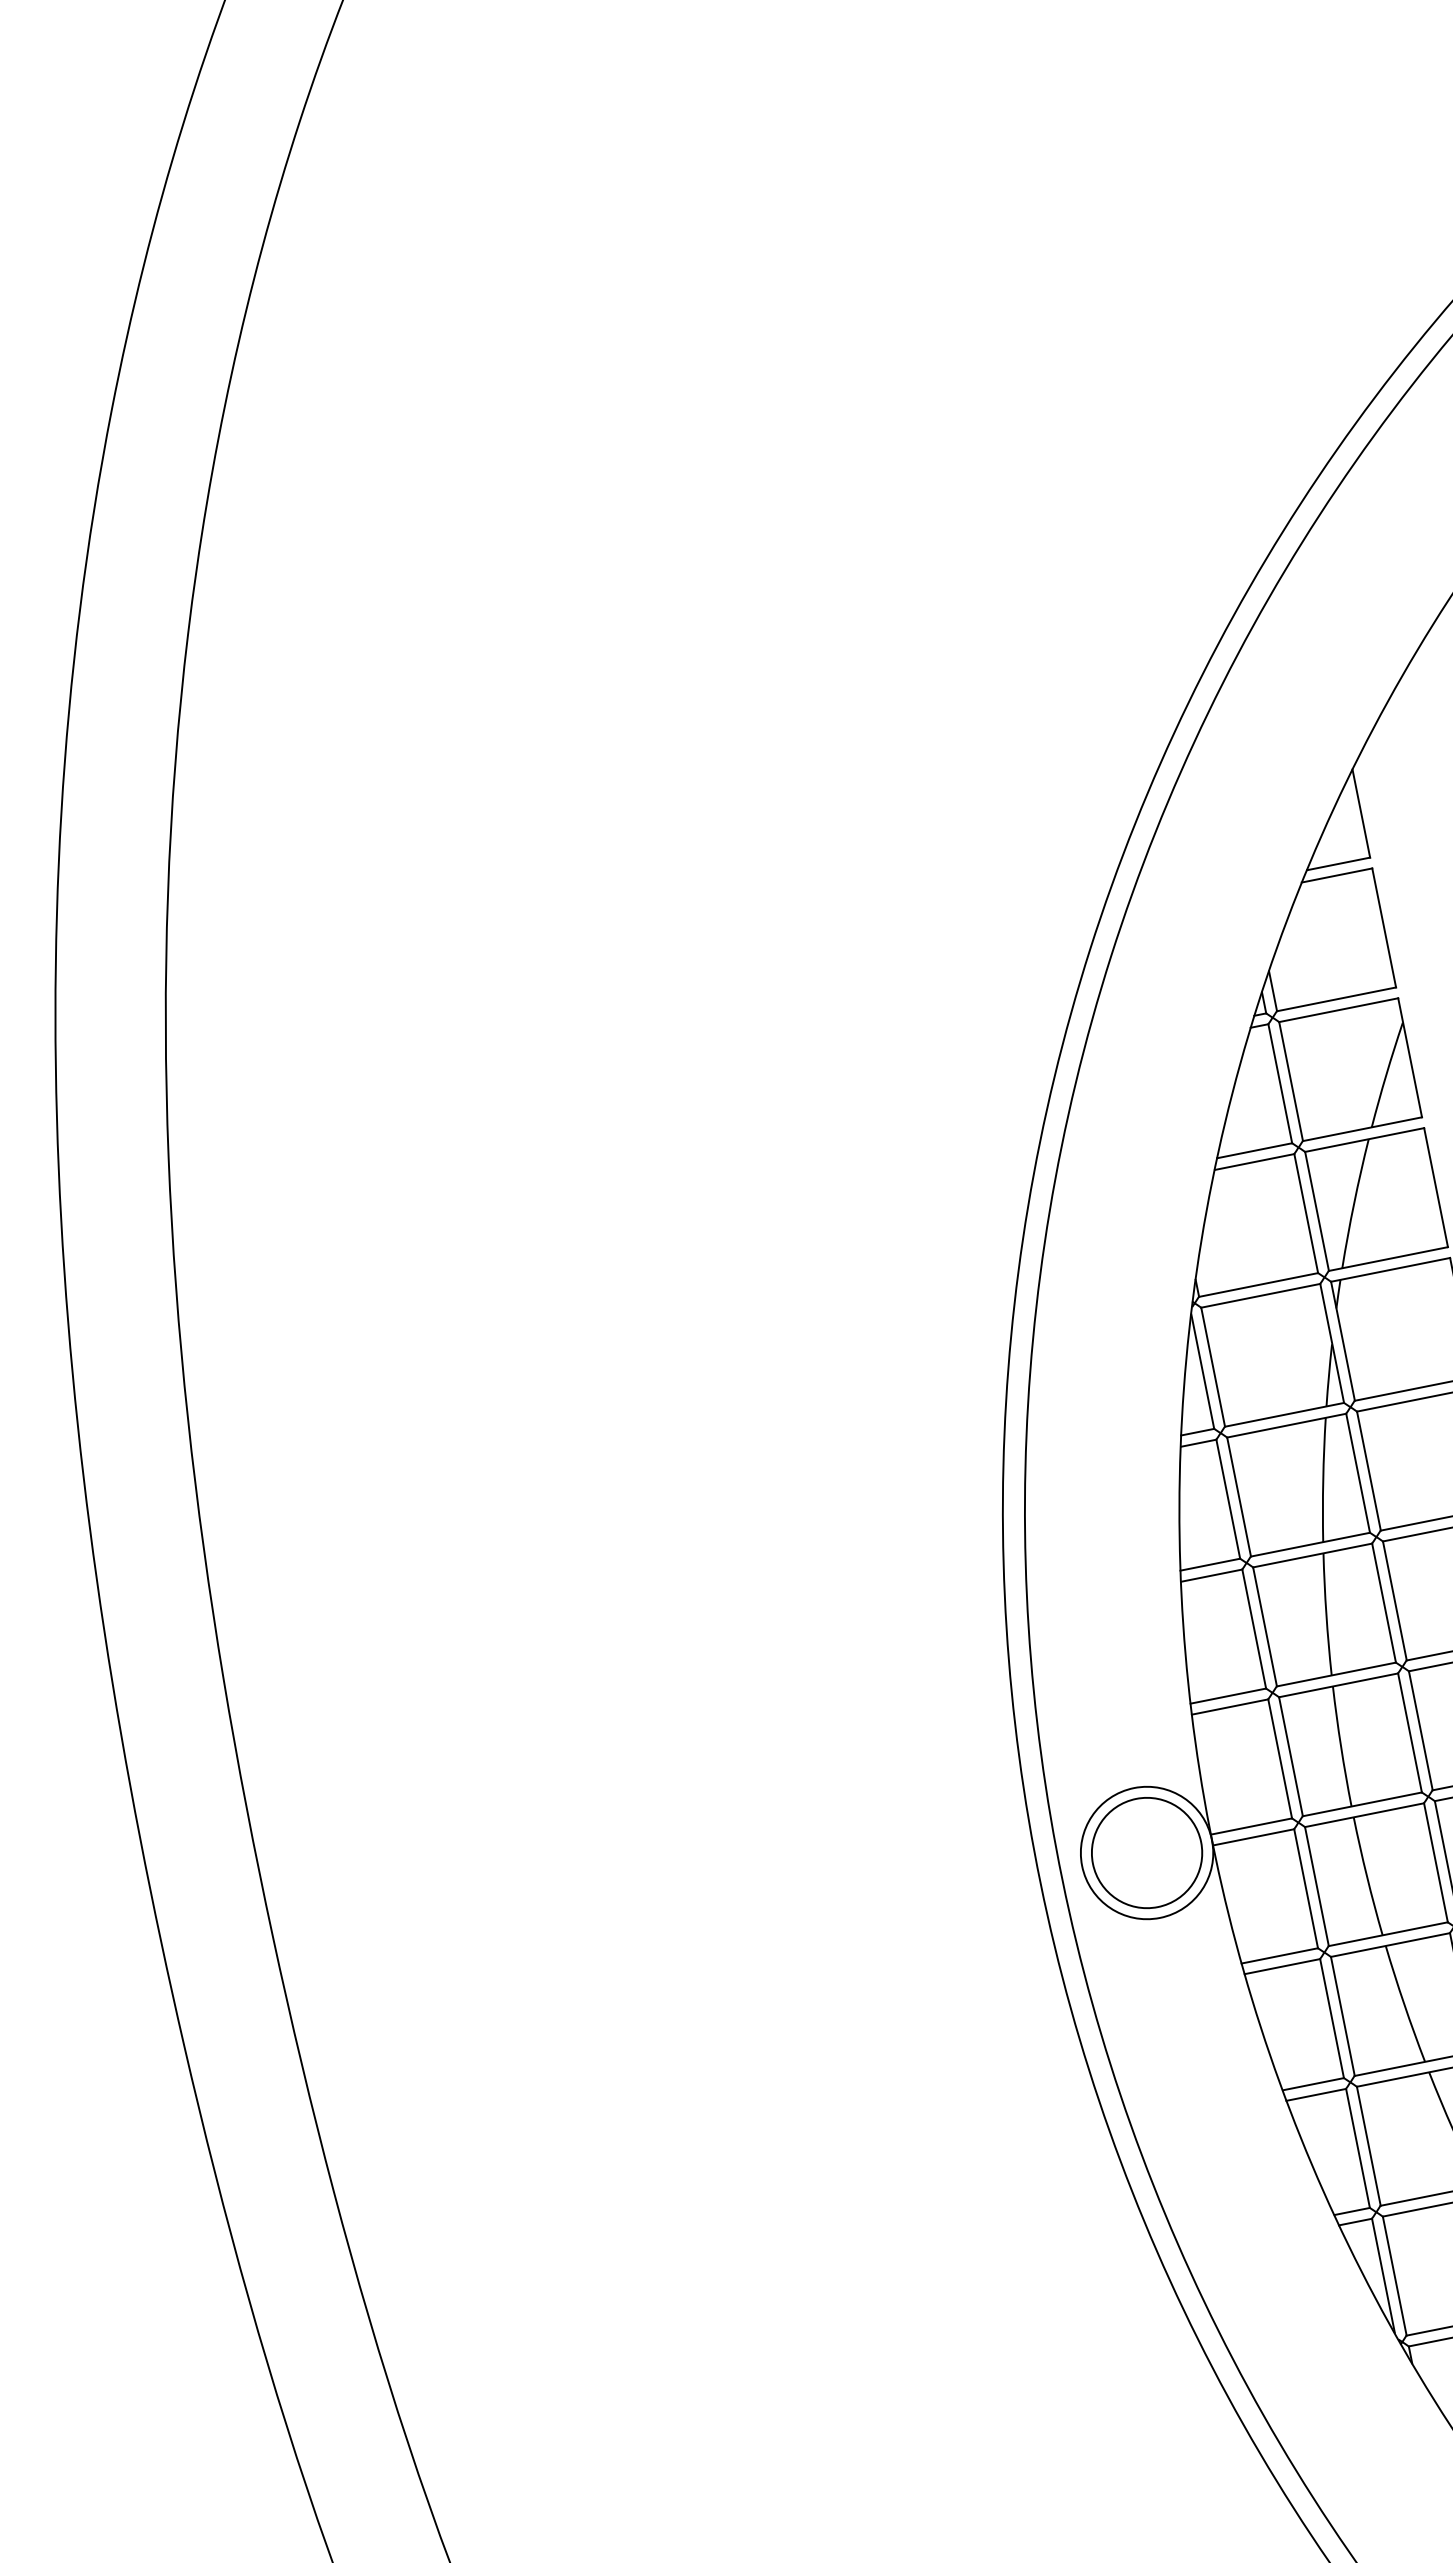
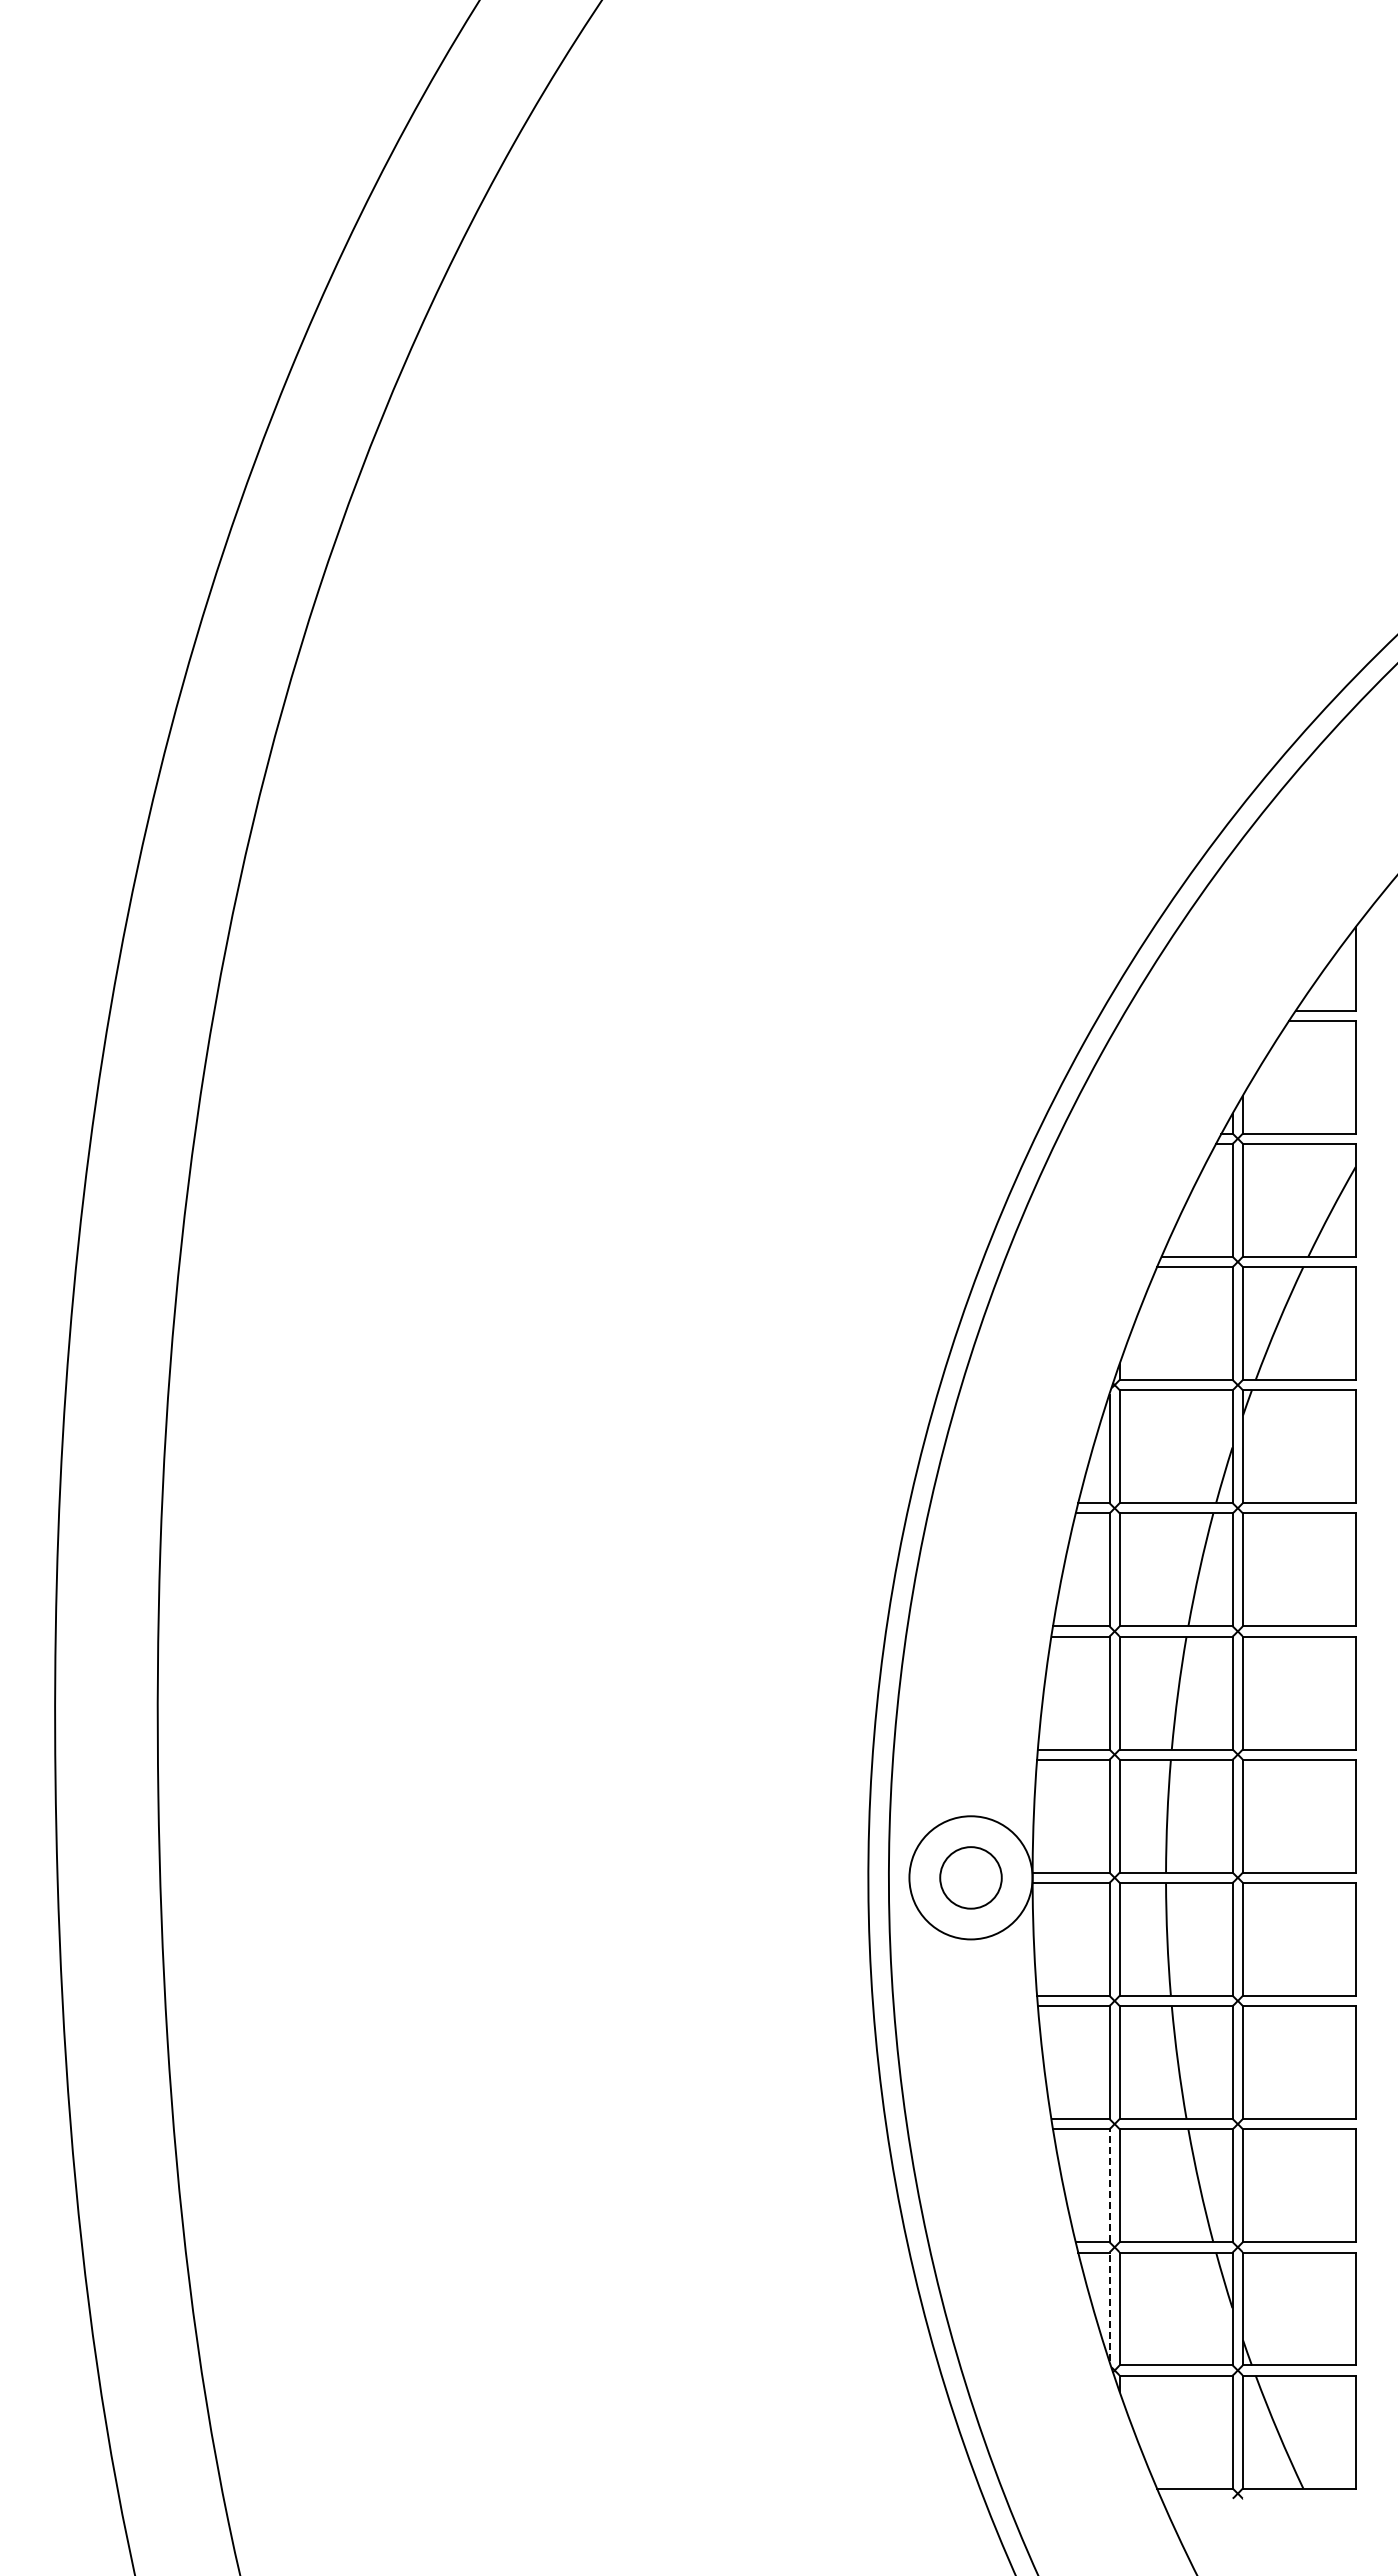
circle: (1146, 1852) -> (970, 1877), size x0.6
line: (1357, 2148) -> (1109, 2185), solid -> dashed
line: (1383, 2275) -> (1109, 2306), solid -> dashed

